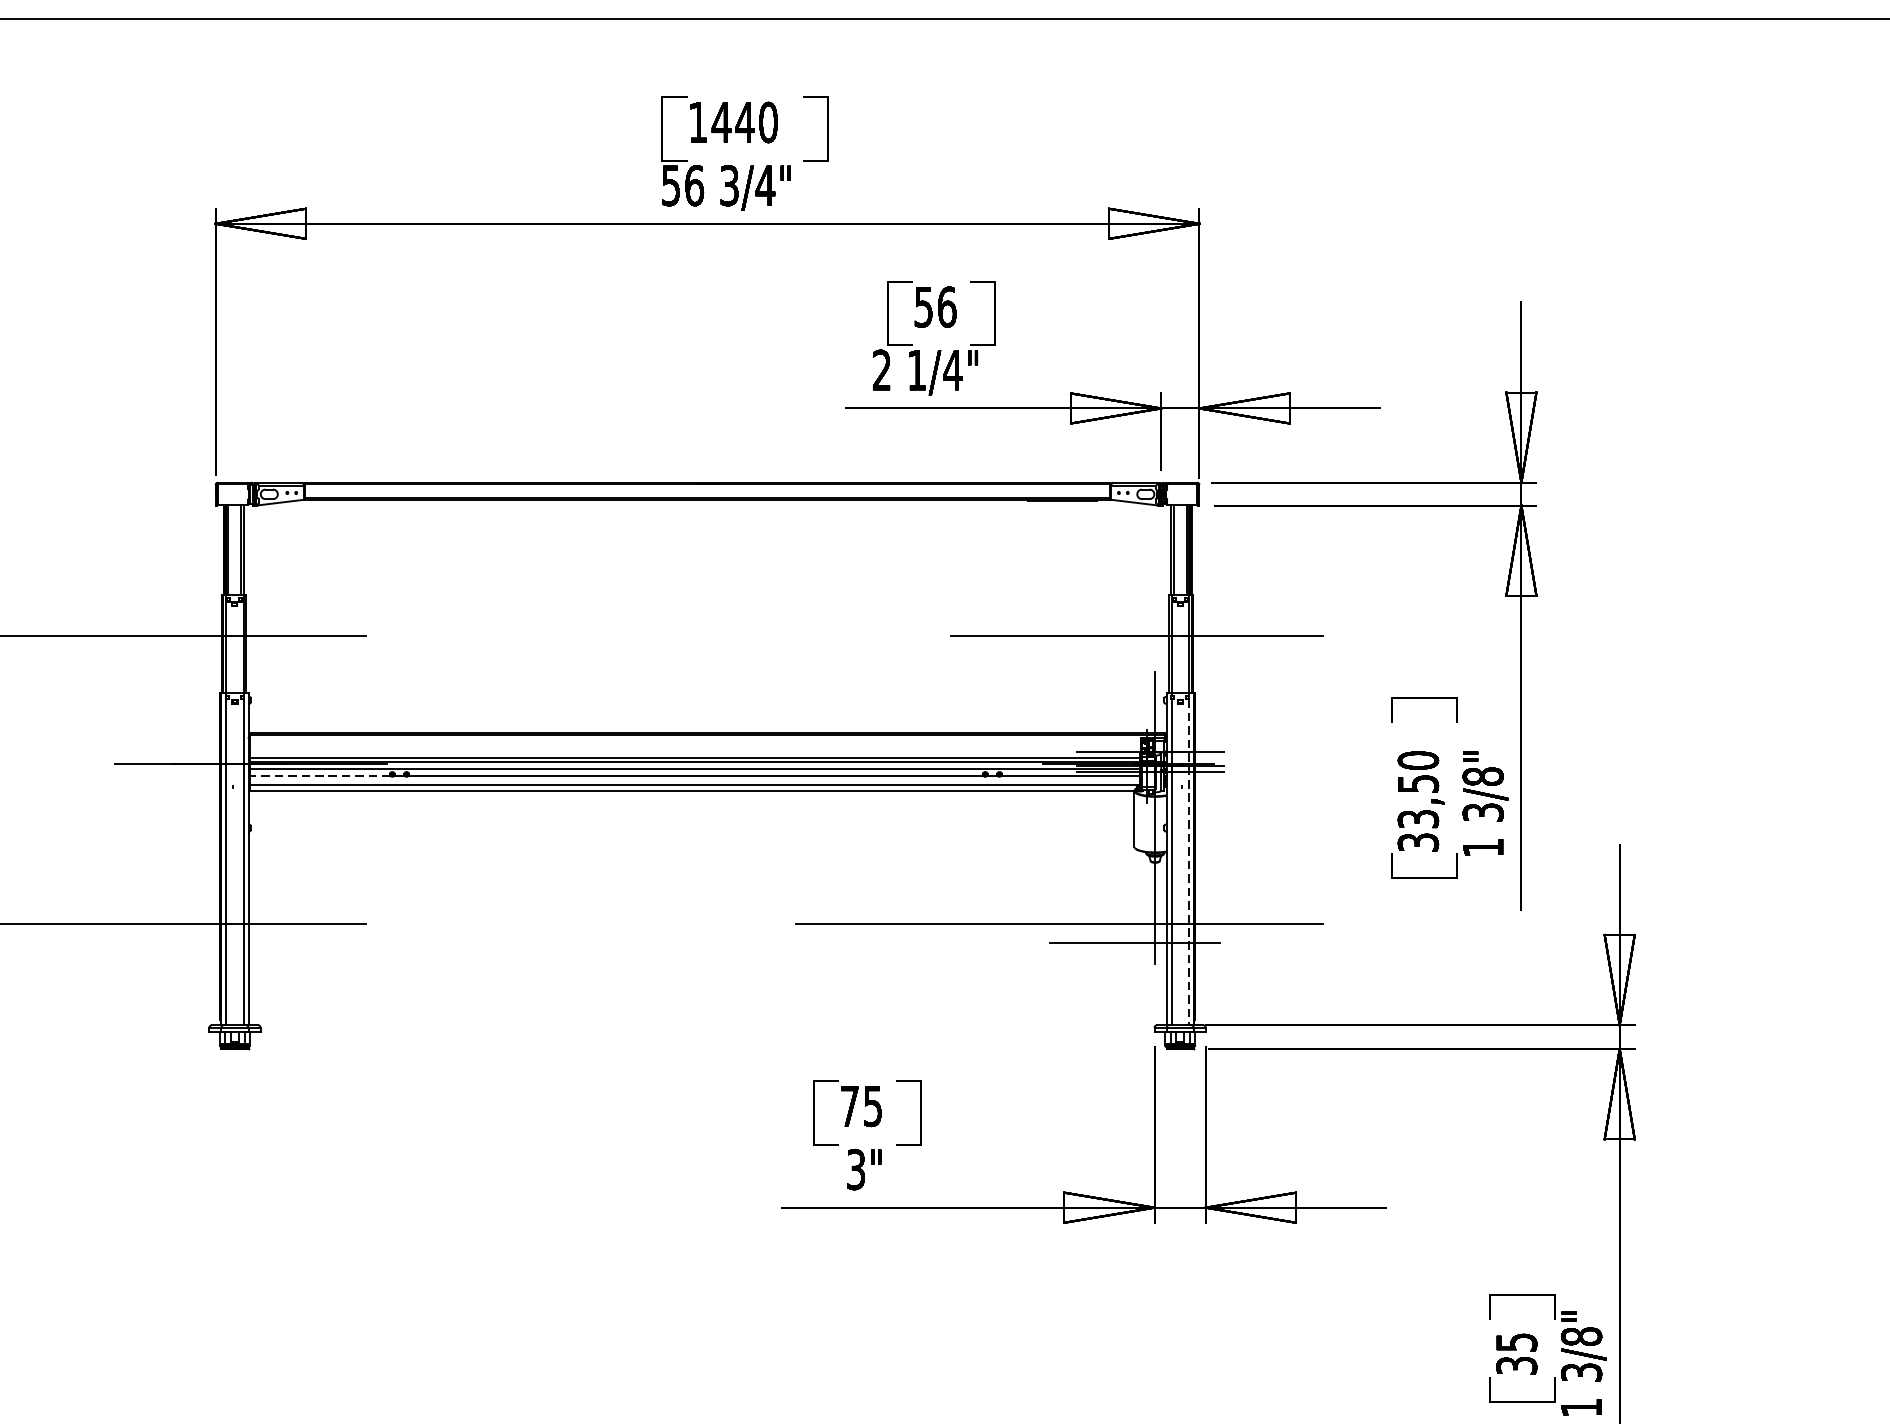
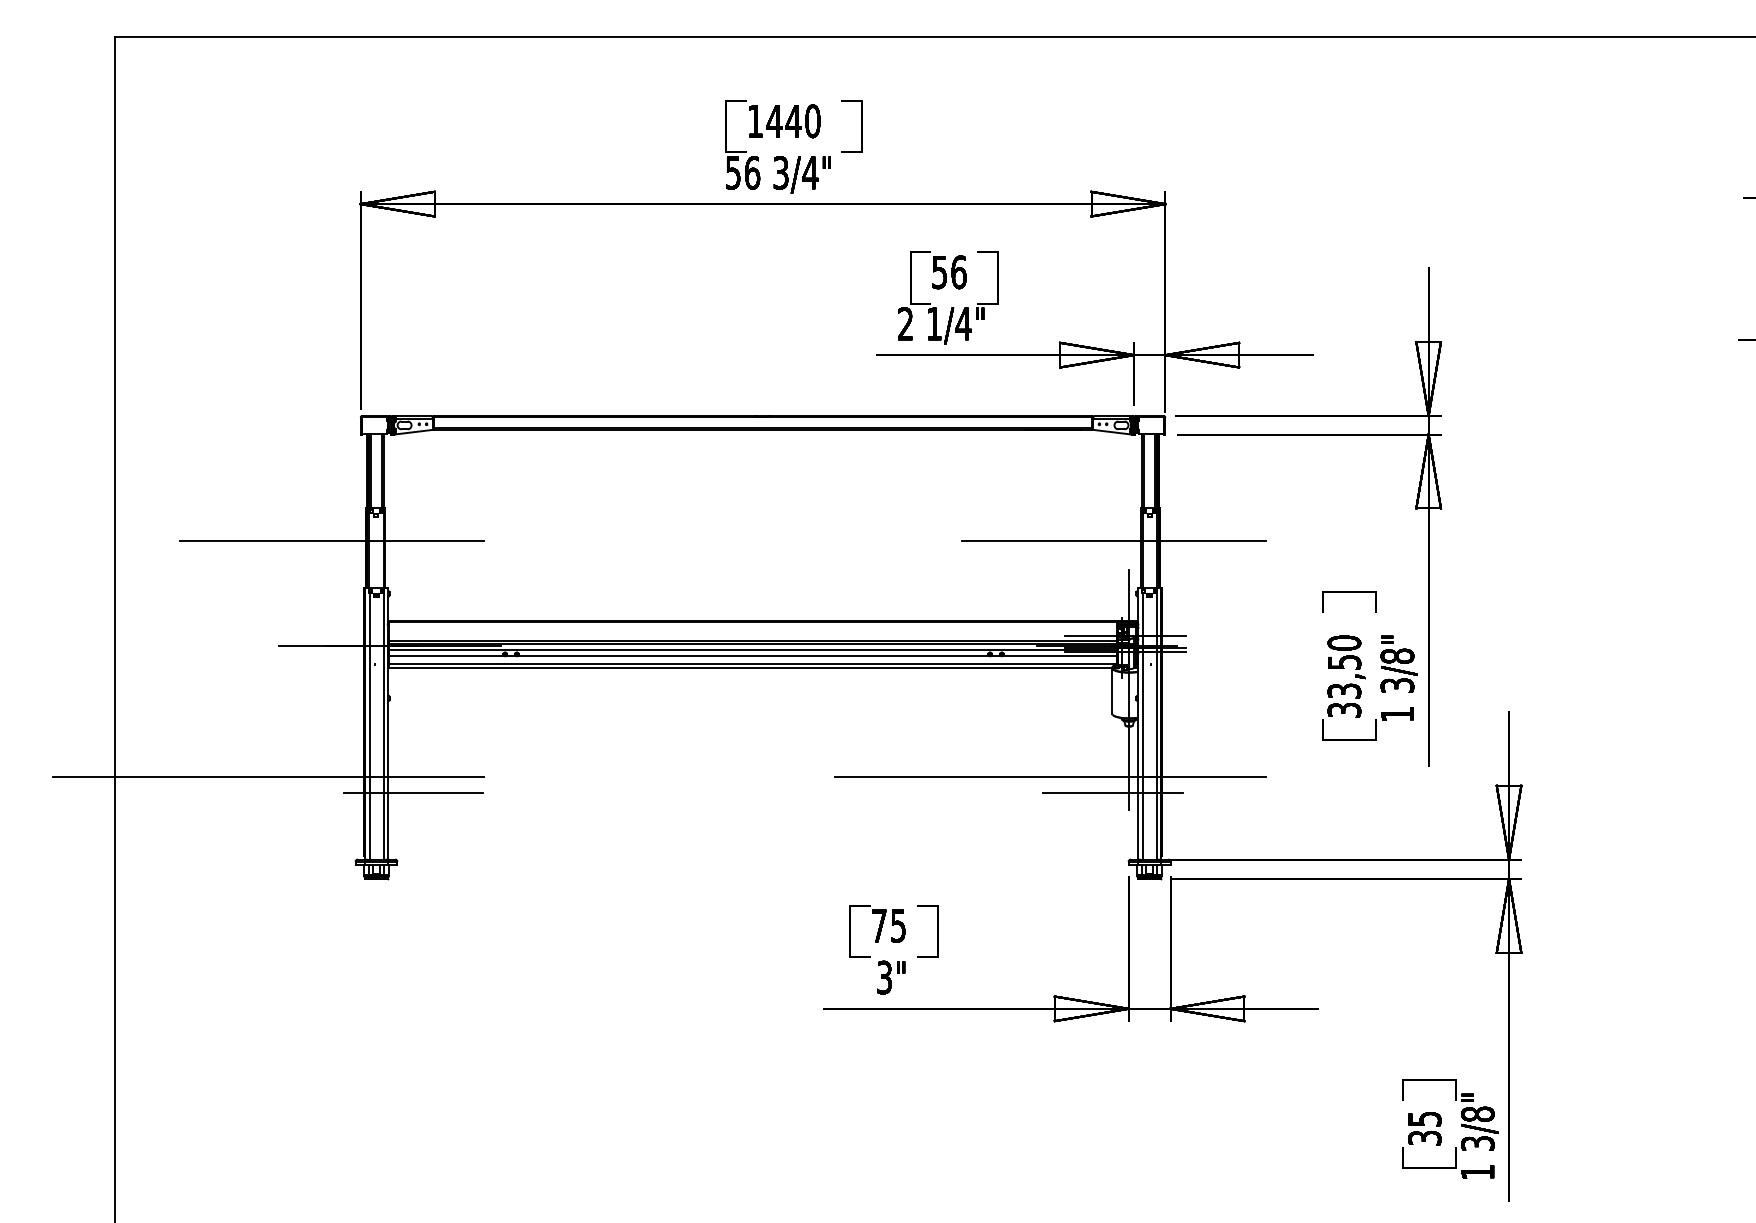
line: (320, 775) -> (446, 655), dashed -> solid
line: (1188, 862) -> (1156, 726), dashed -> solid
line: (280, 943) -> (413, 792), added

